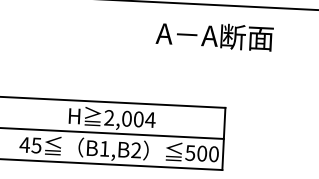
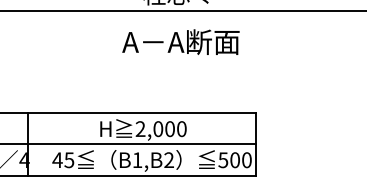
text: (214, 35) -> (180, 41), moved
text: (150, 120) -> (181, 129), 2,004 -> 2,000

